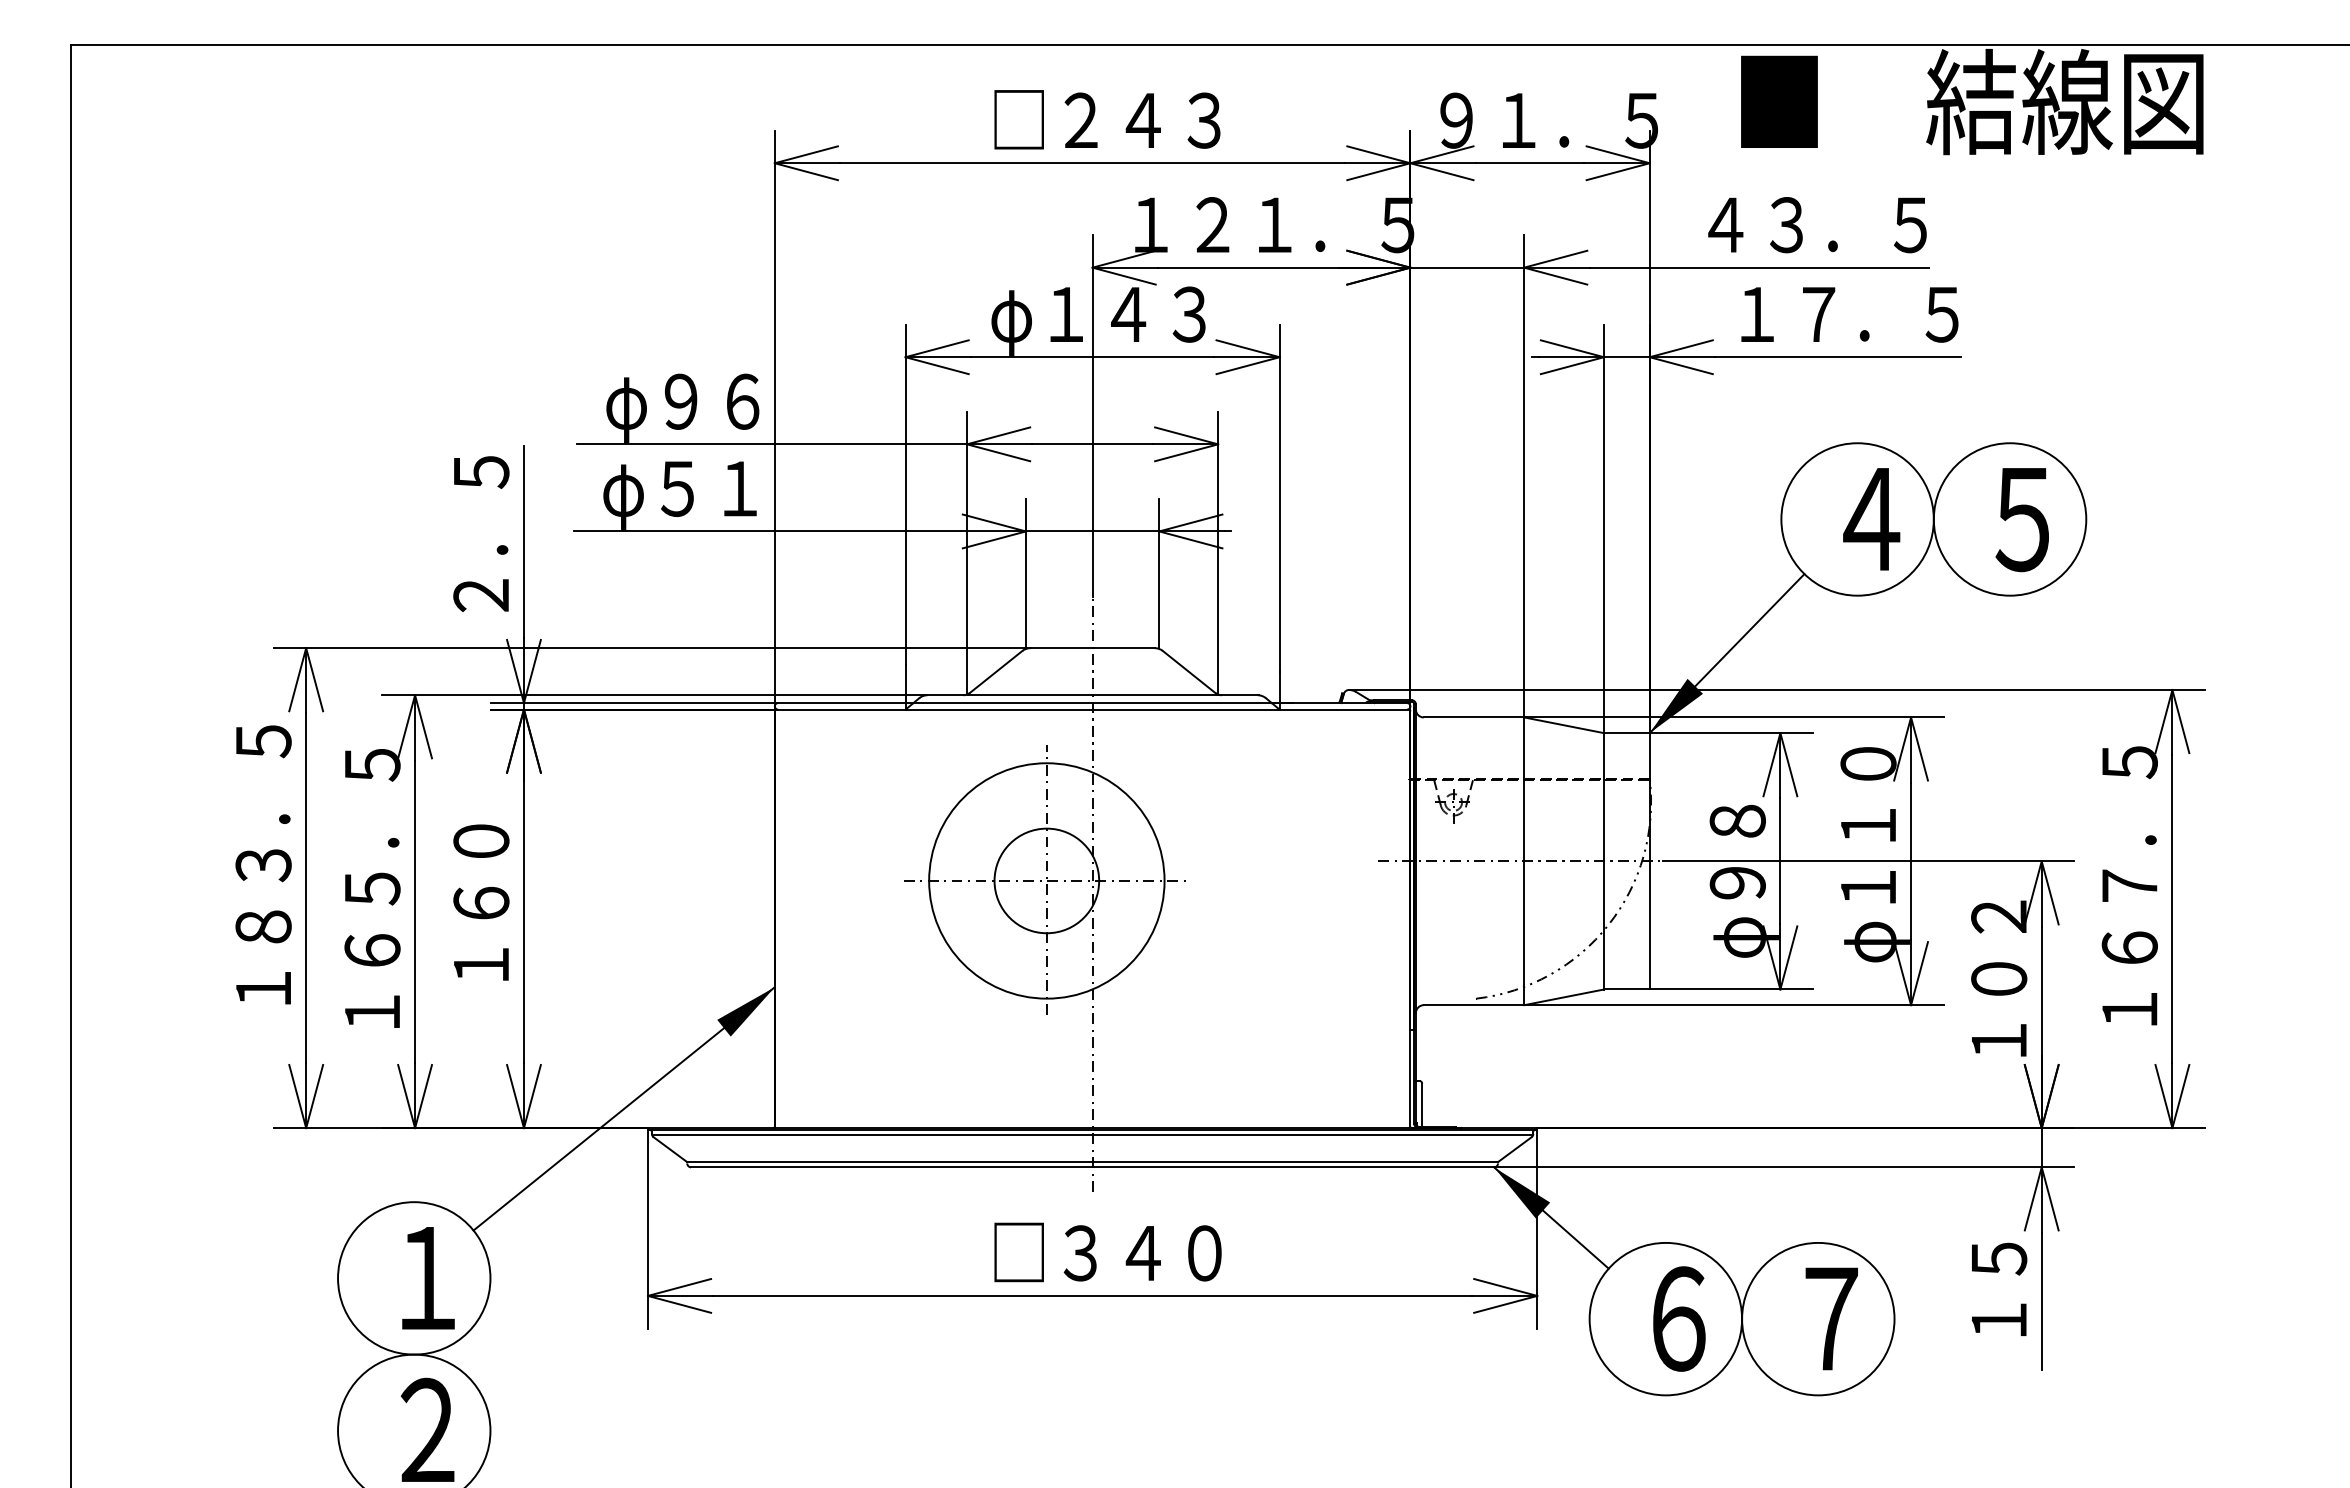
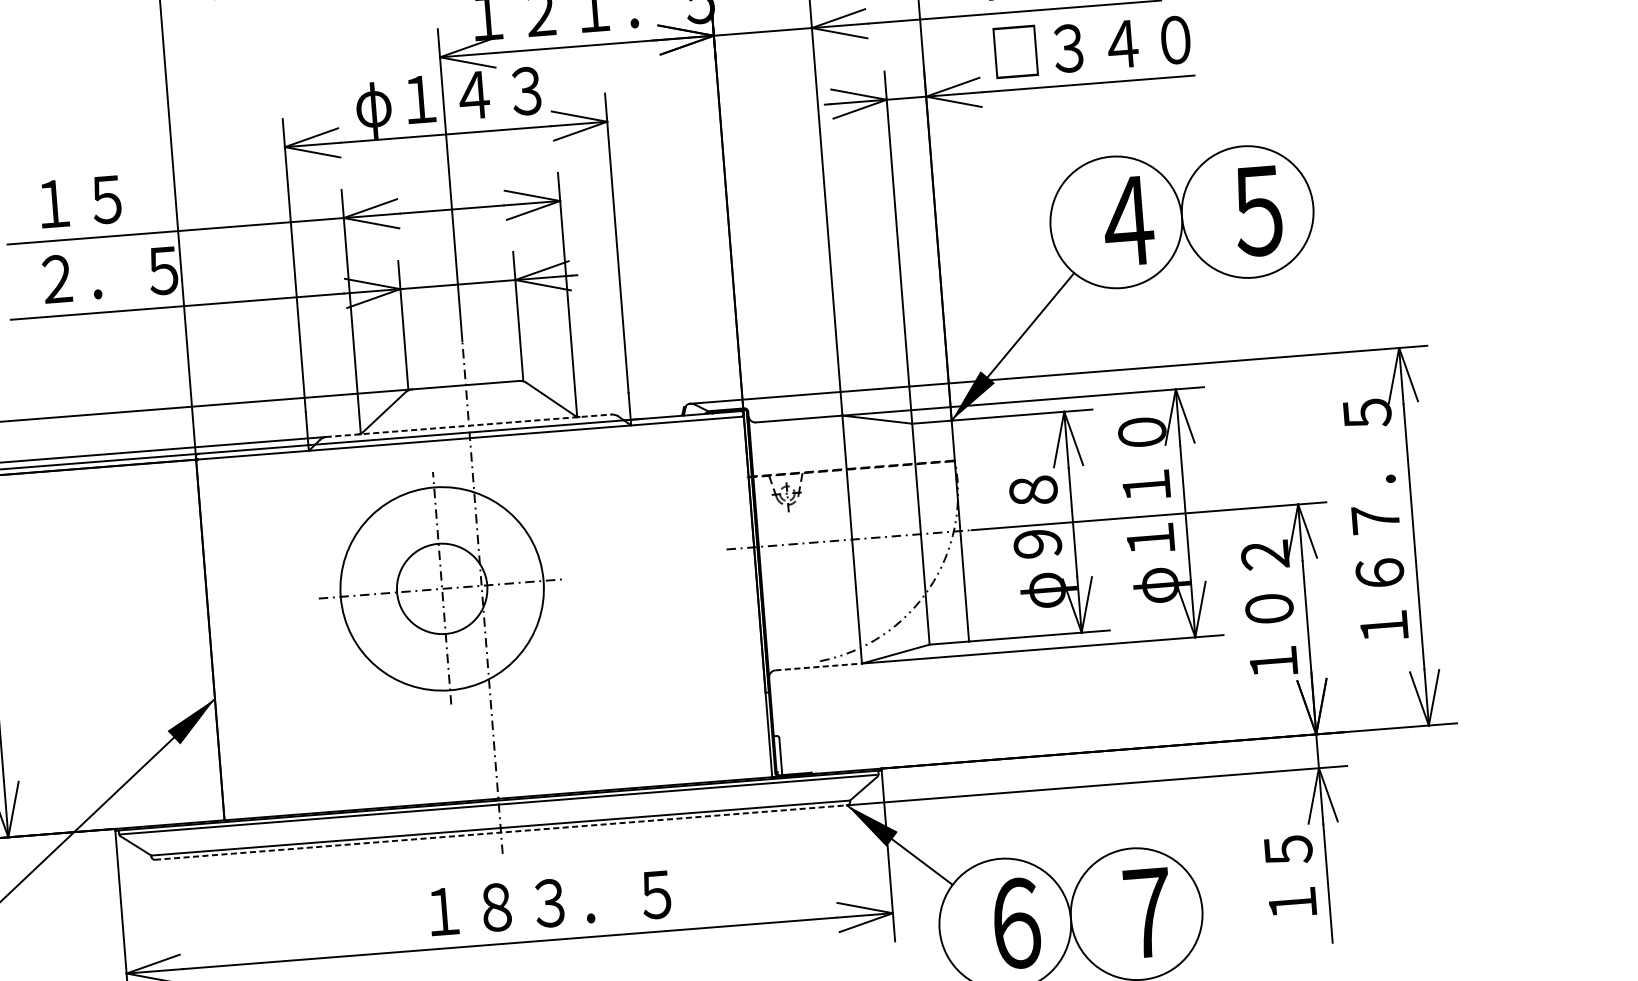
text: (1845, 313) -> (1091, 45), １７．５ -> □３４０
text: (682, 407) -> (96, 205), φ９６ -> １５
text: (686, 494) -> (105, 280), φ５１ -> ２．５
line: (1093, 695) -> (469, 425), solid -> dashed
line: (1474, 1005) -> (819, 667), solid -> dashed
line: (1093, 1167) -> (501, 832), solid -> dashed
text: (1138, 1252) -> (546, 902), □３４０ -> １８３．５

